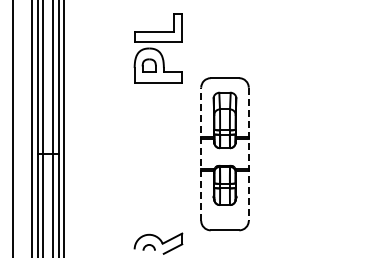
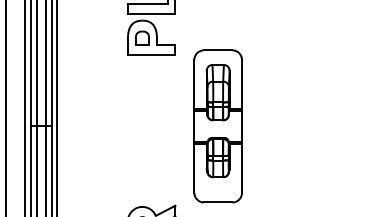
line: (201, 154) -> (194, 126), dashed -> solid
line: (248, 154) -> (241, 126), dashed -> solid

